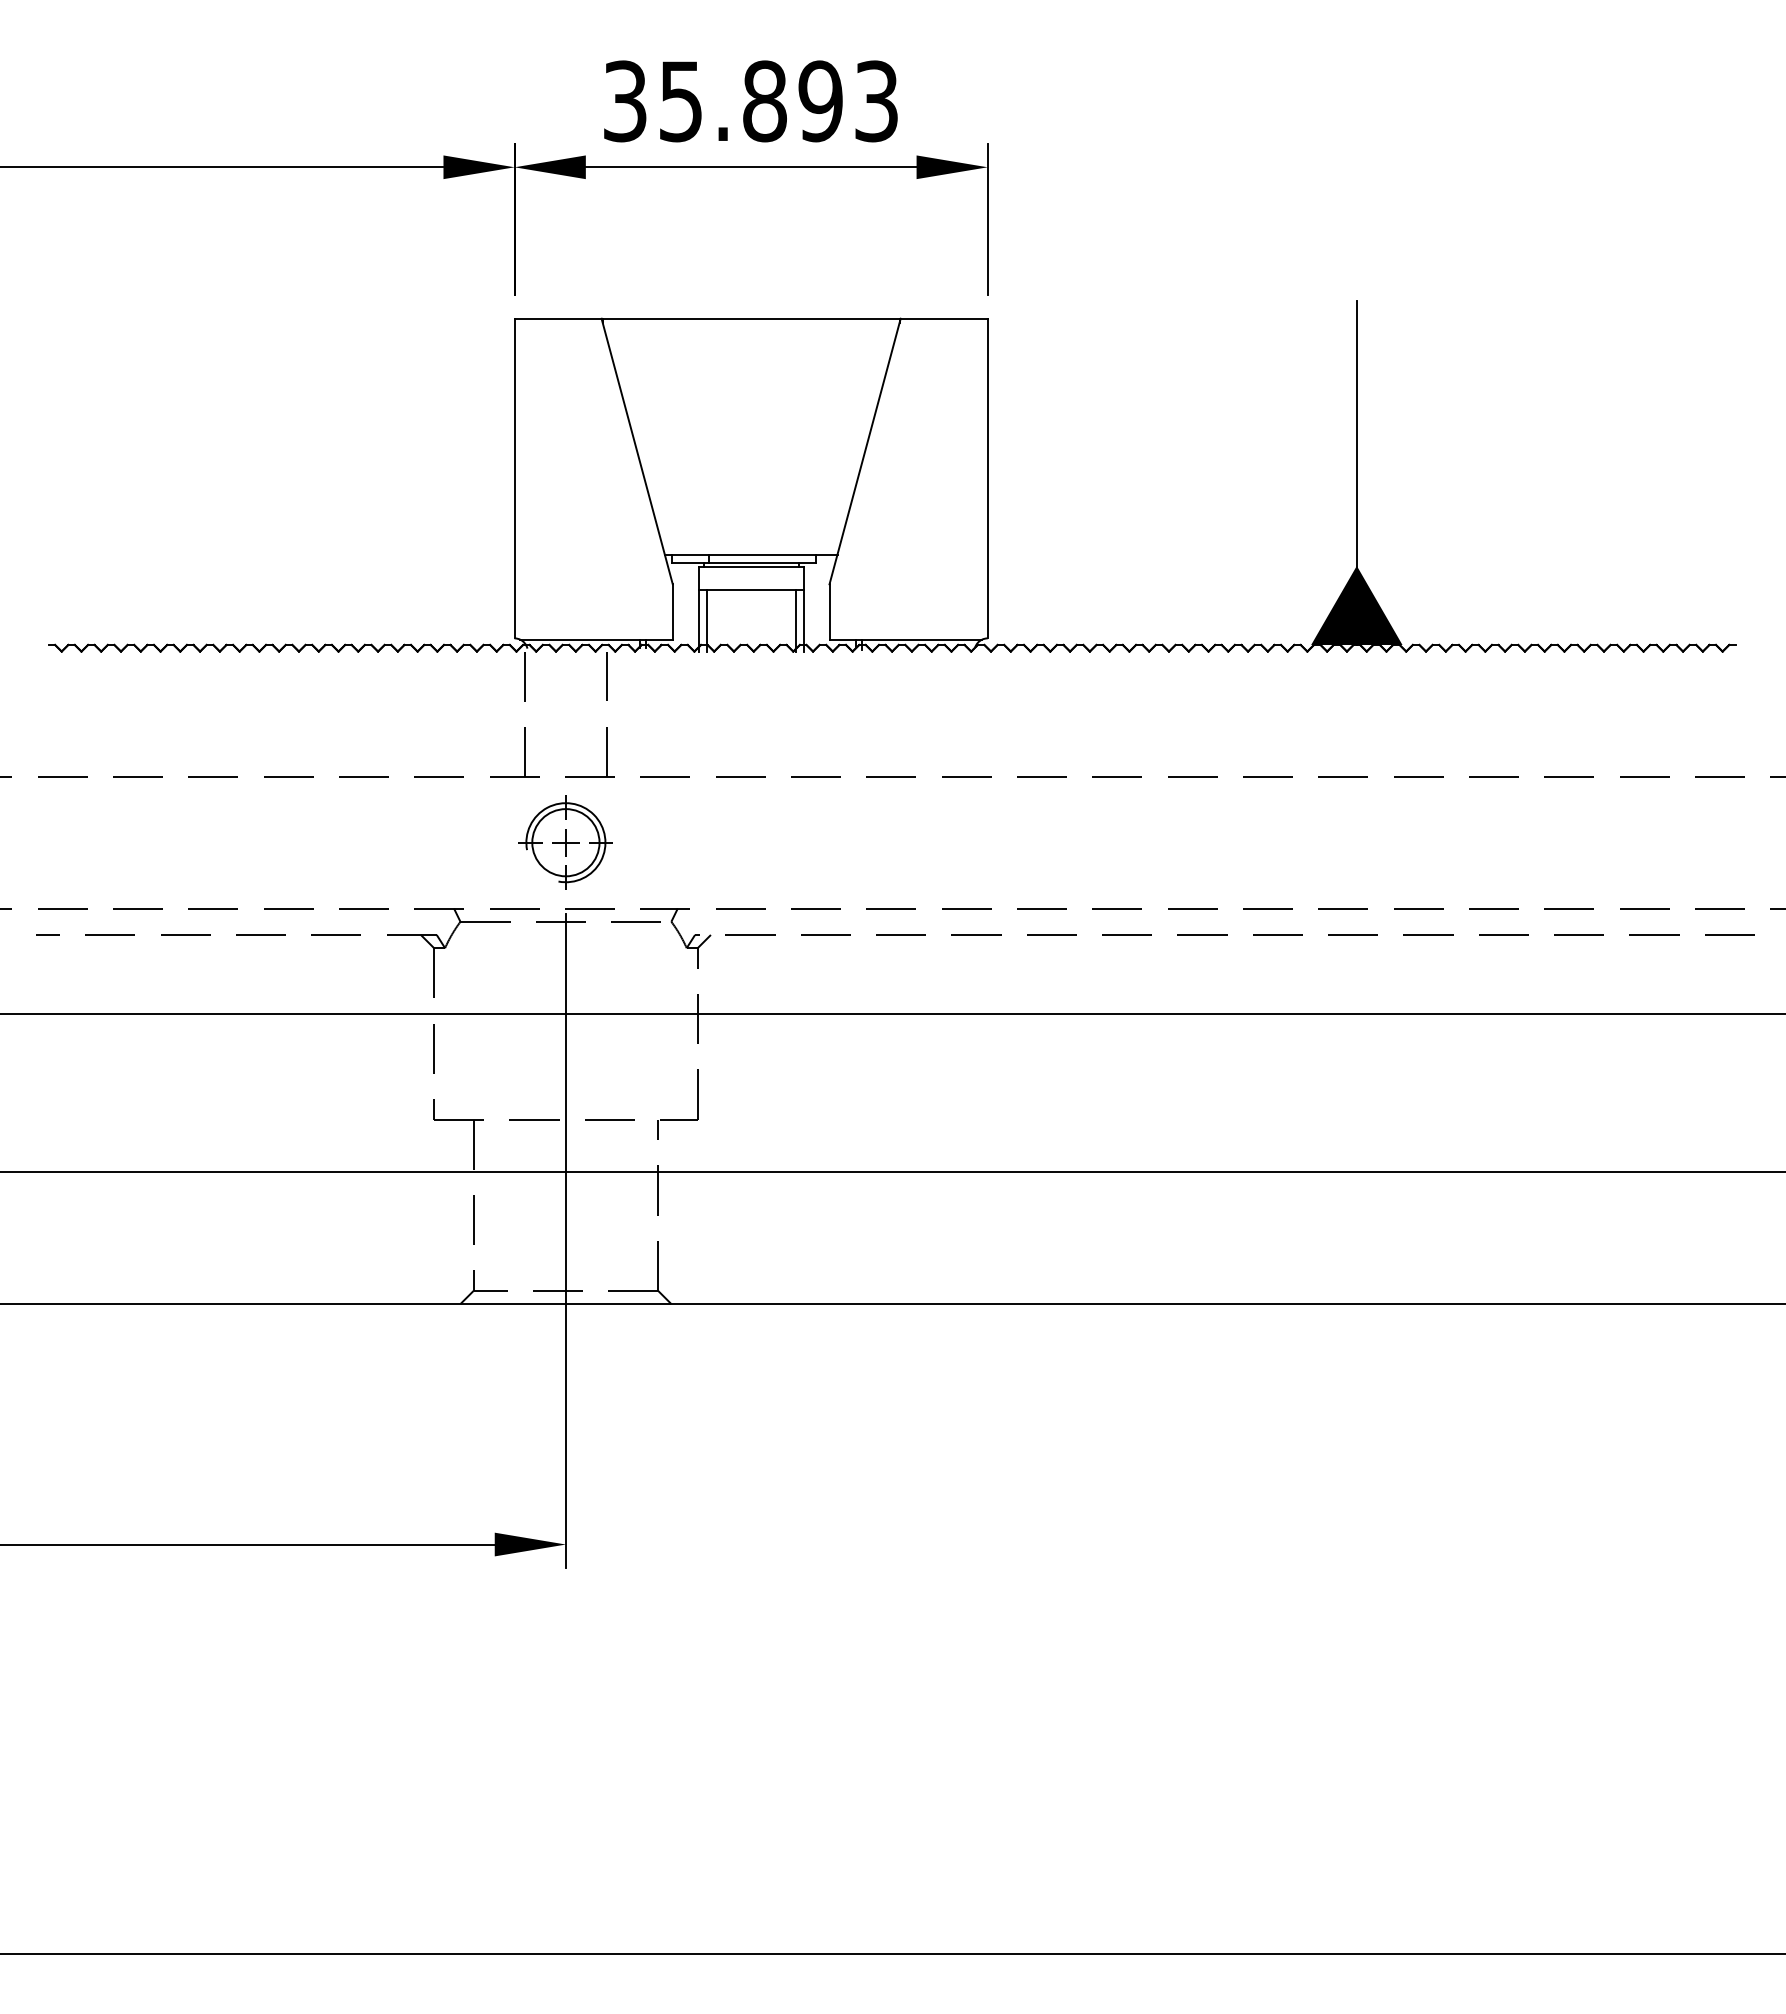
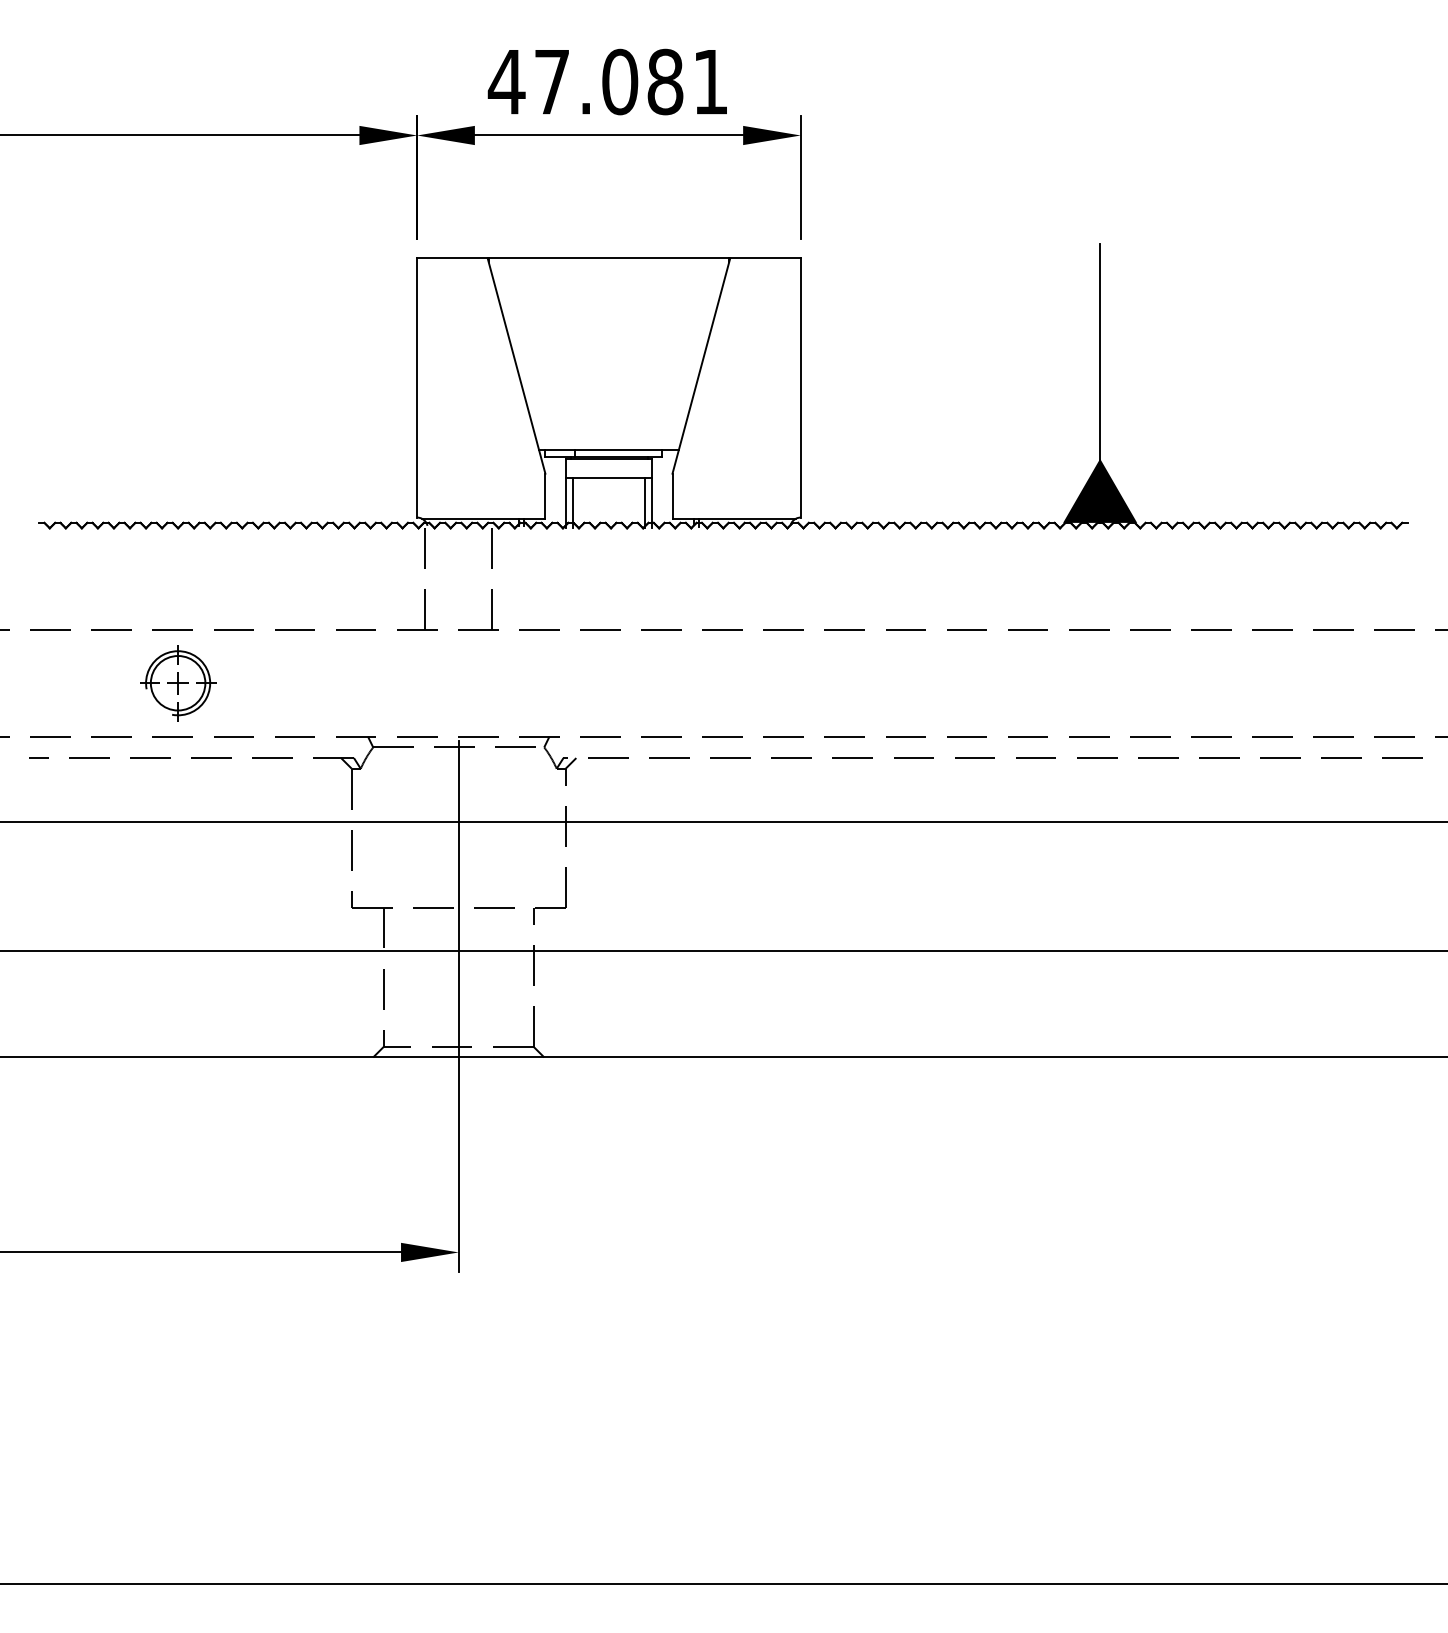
text: (749, 101) -> (607, 82), 35.893 -> 47.081
part: (565, 842) -> (177, 683), moved

